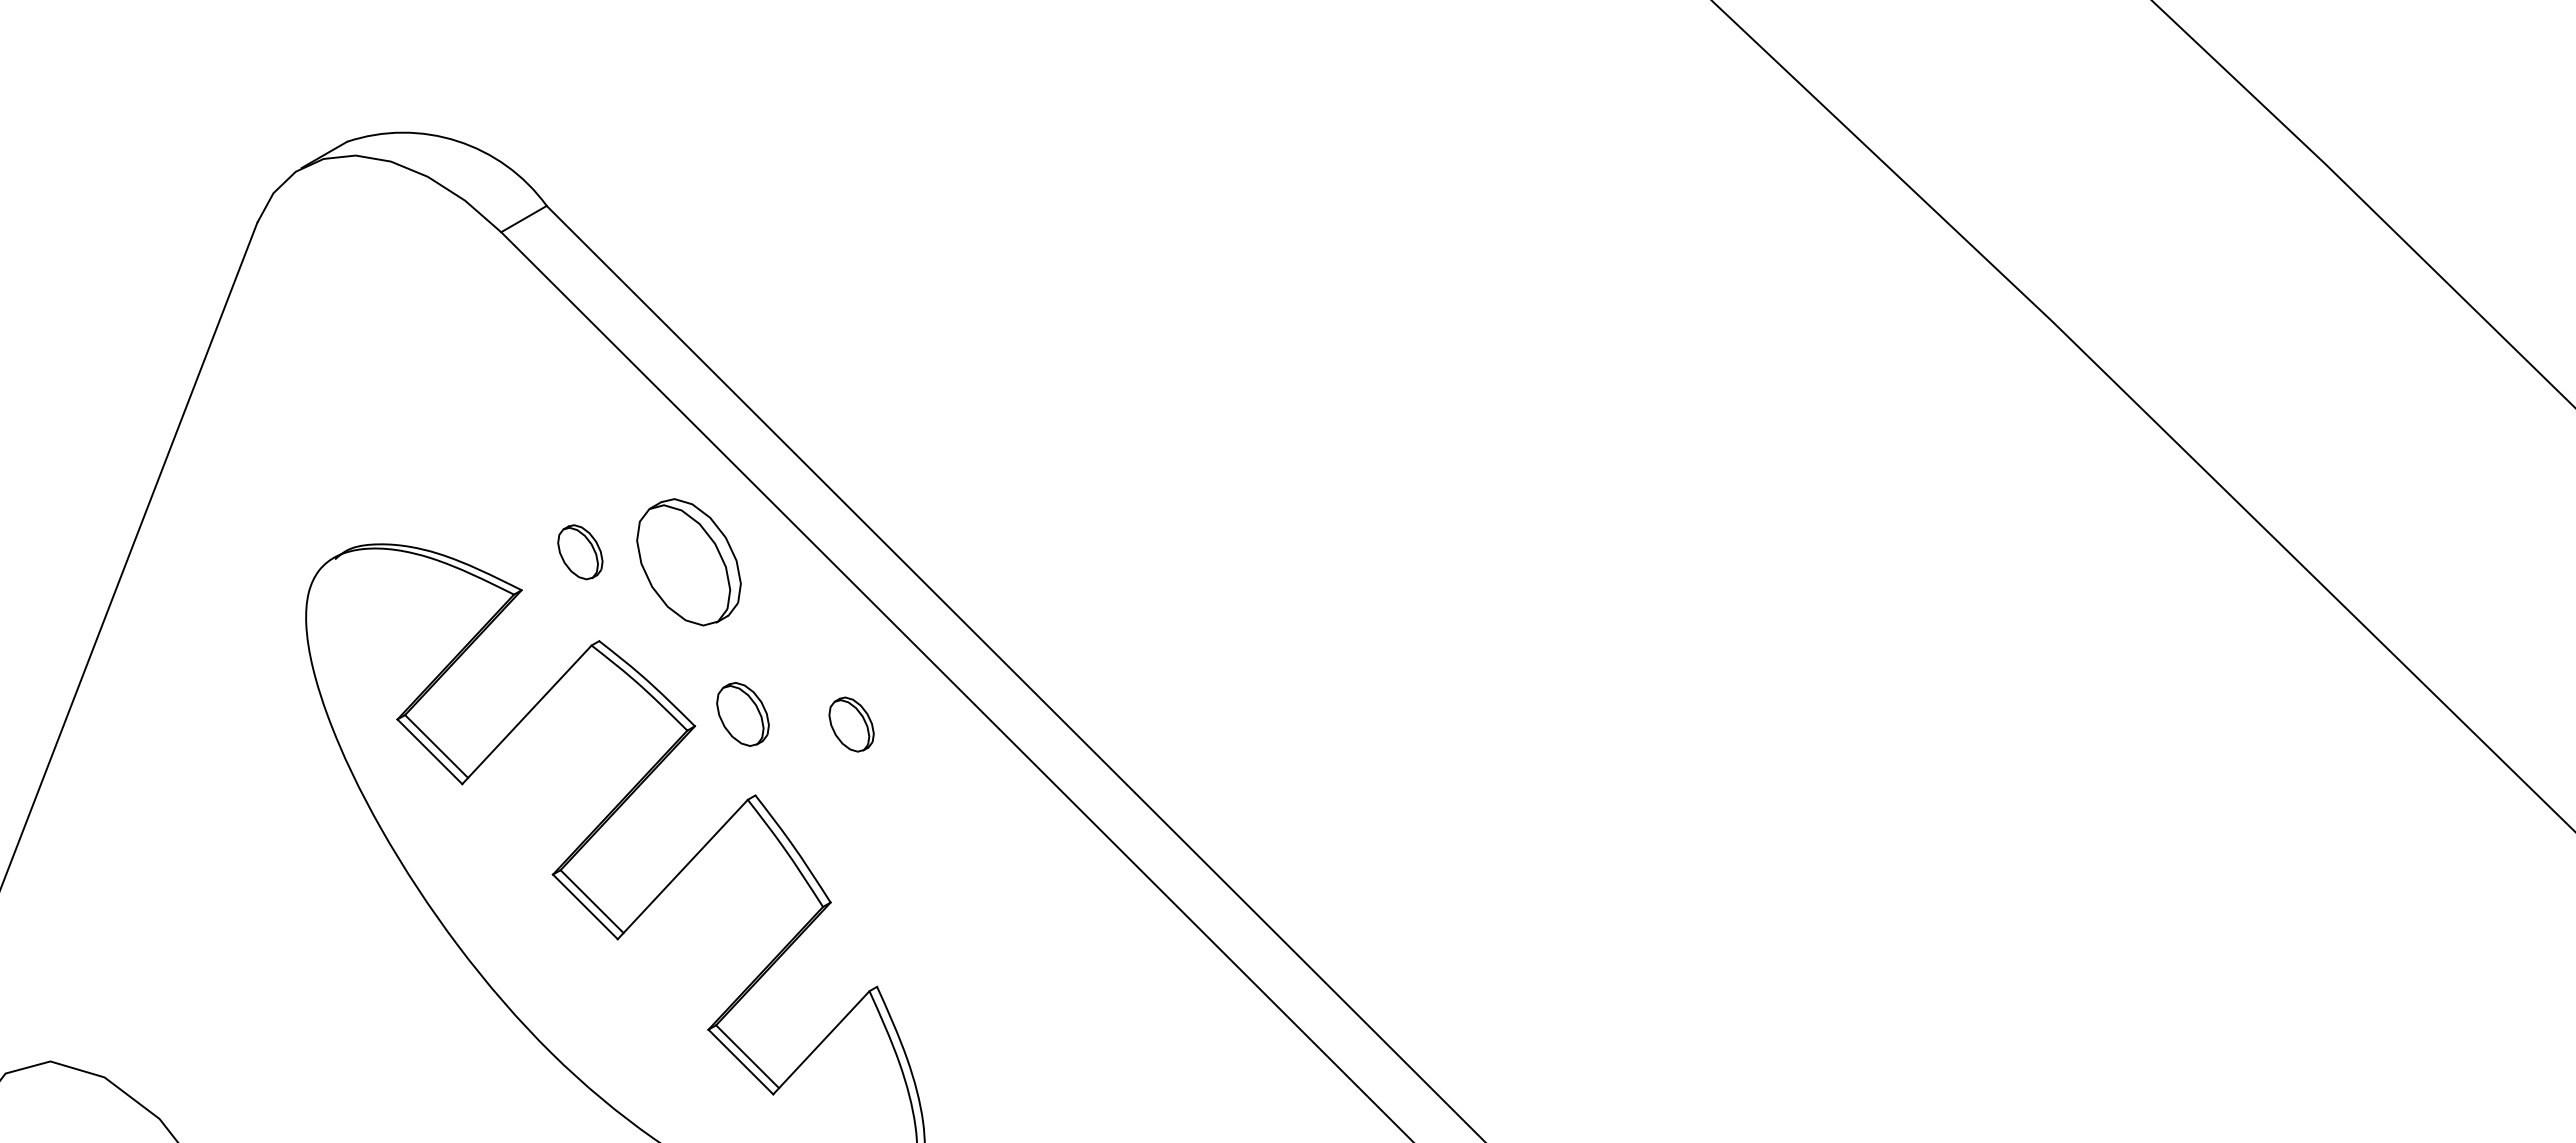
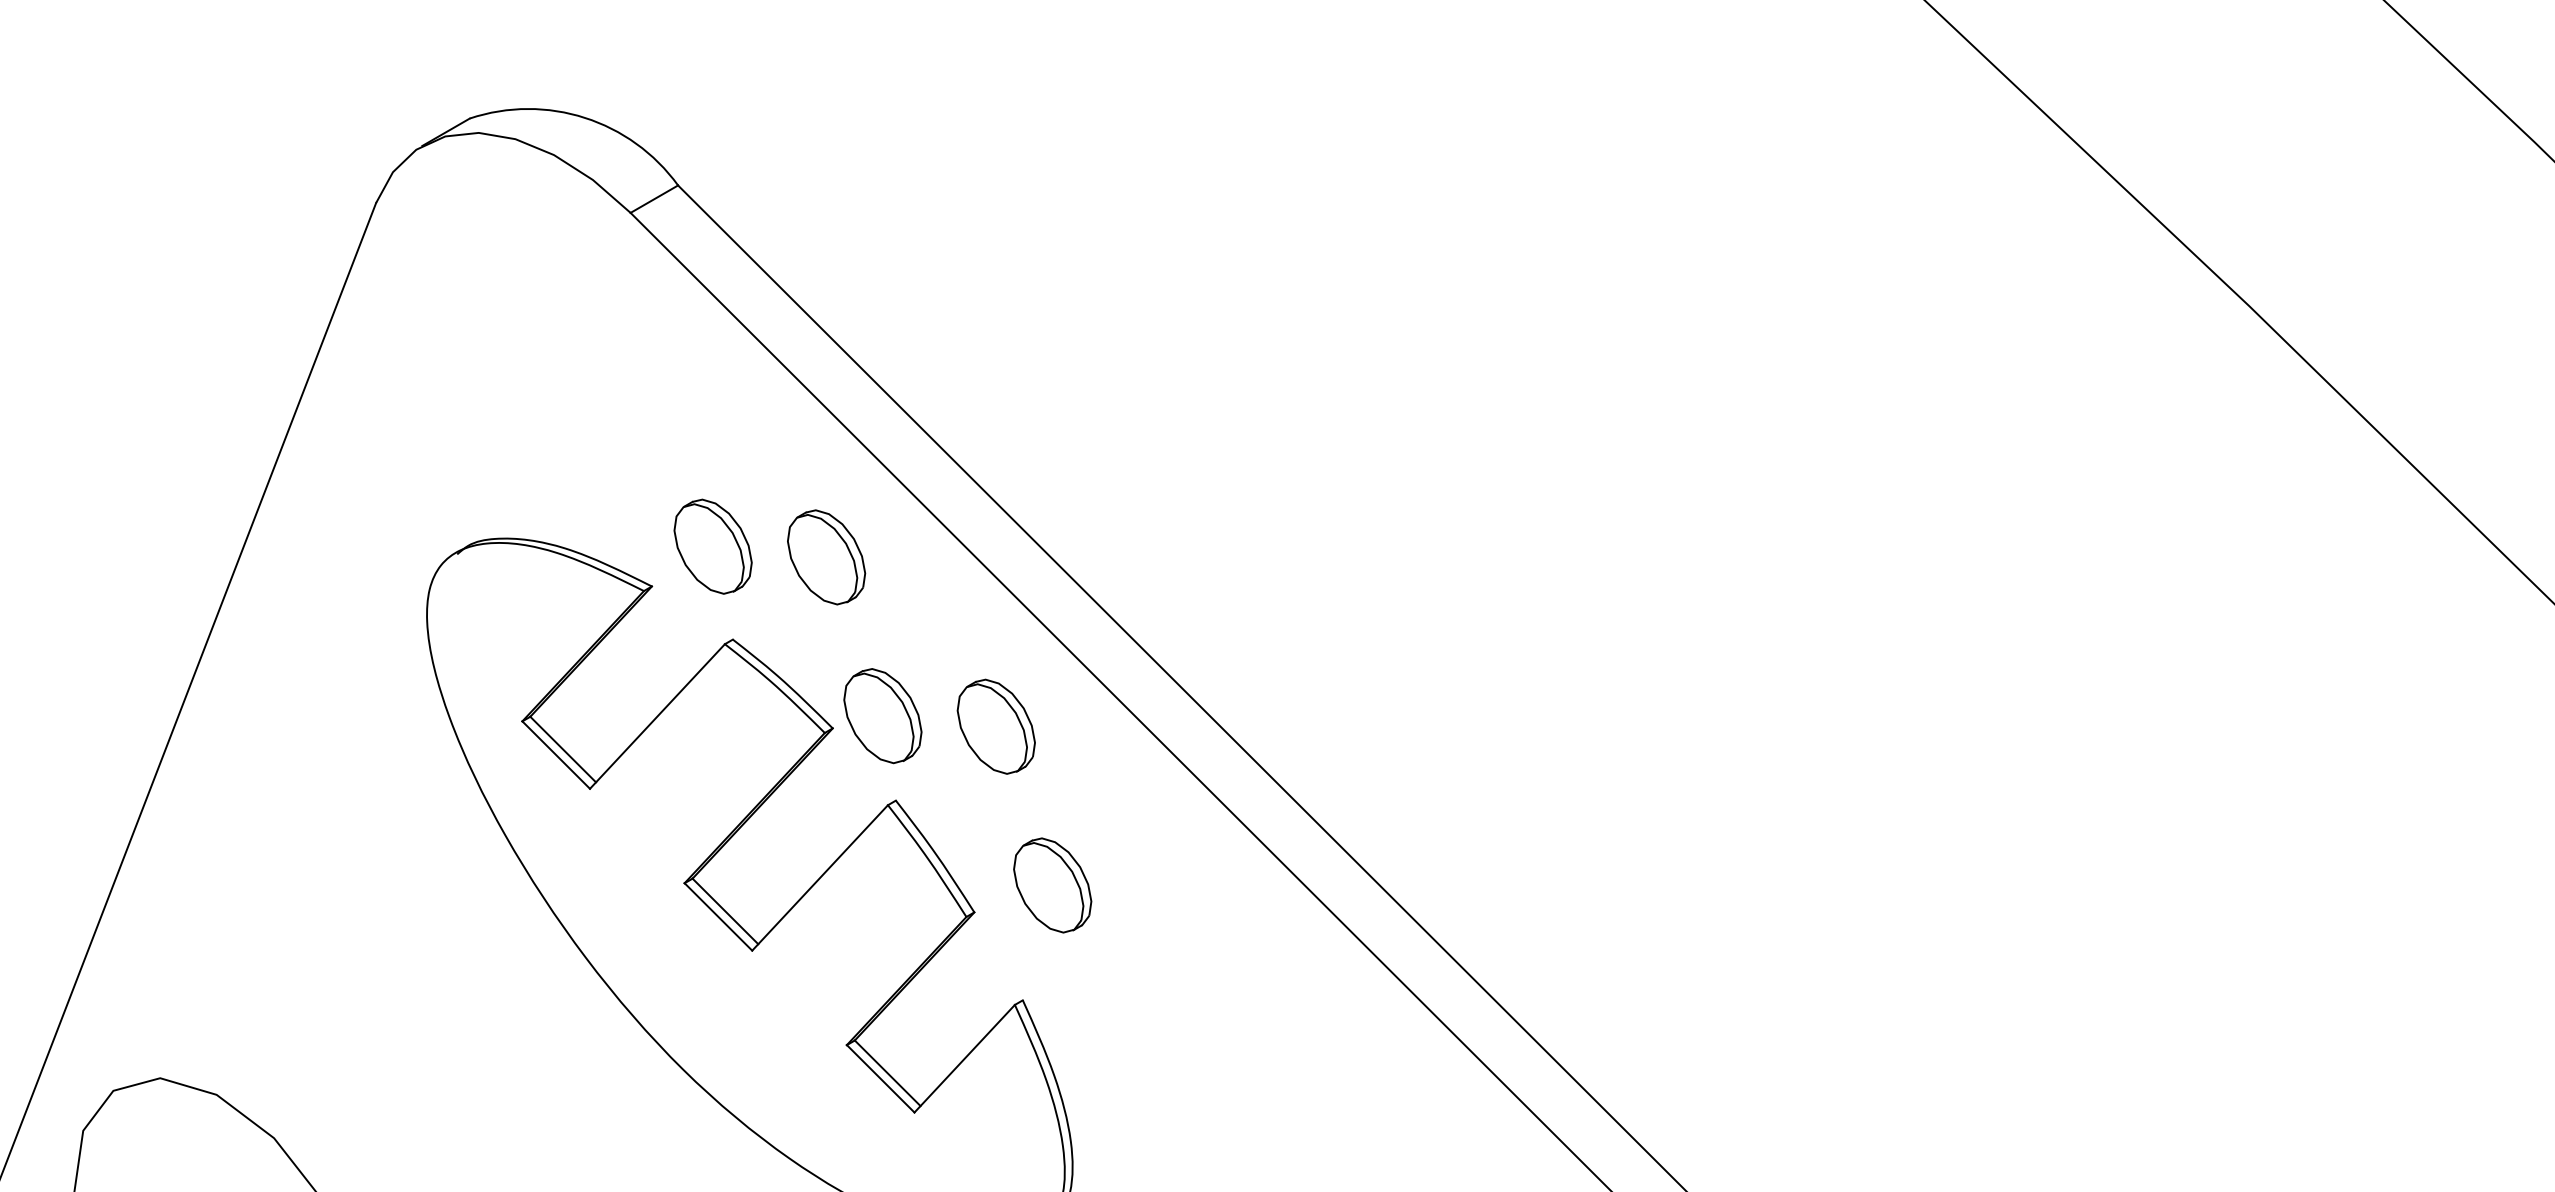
part: (580, 552) -> (713, 547), size x1.67
part: (688, 562) -> (826, 557), size x0.71
part: (742, 714) -> (882, 716), size x1.43
part: (851, 724) -> (996, 726), size x1.67
part: (905, 876) -> (1052, 885), added

